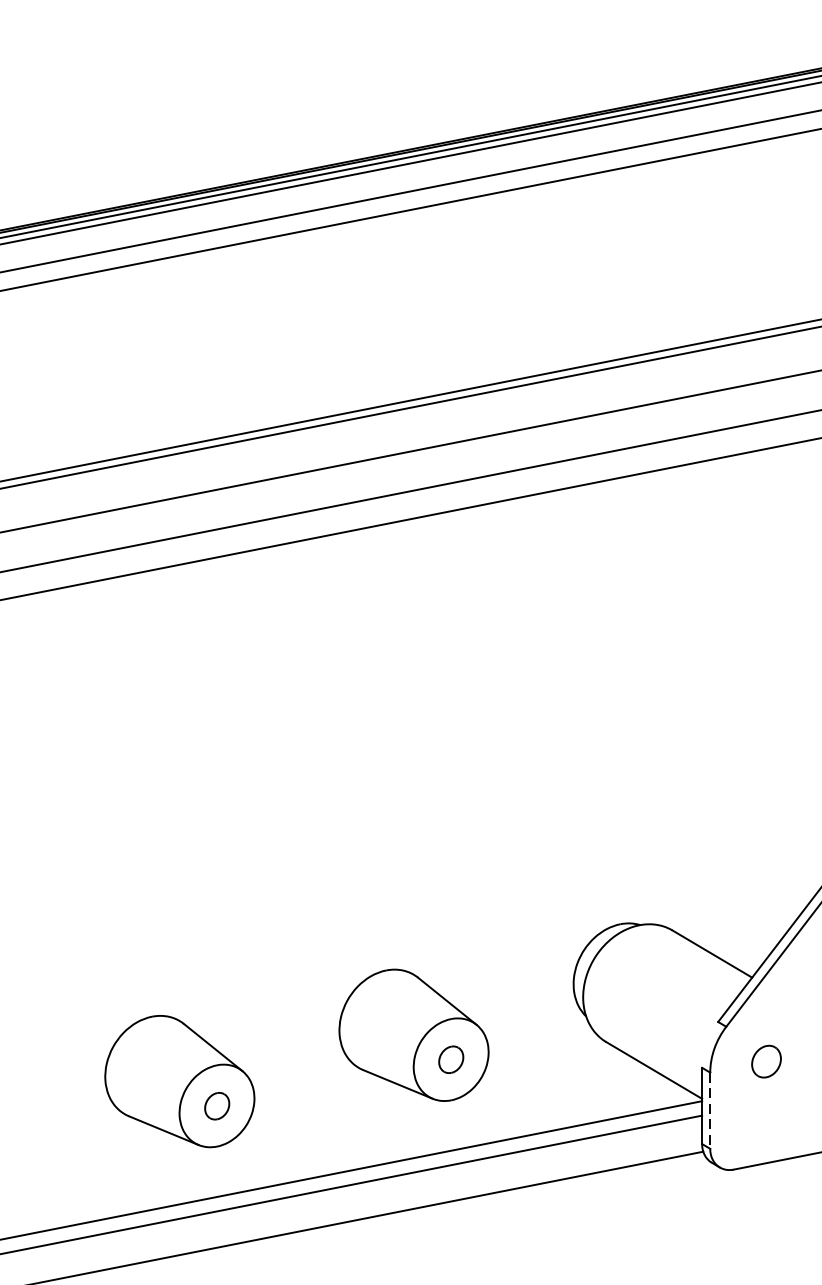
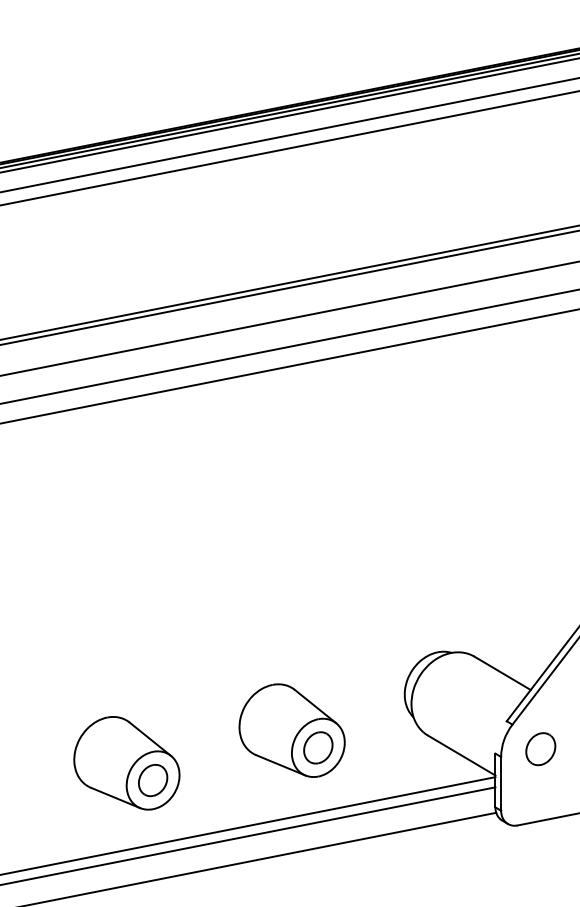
part: (451, 1059) -> (318, 747), size x1.67
part: (766, 1061) -> (540, 749), size x1.43
part: (217, 1105) -> (153, 780), size x1.67
line: (710, 1110) -> (501, 783), dashed -> solid

